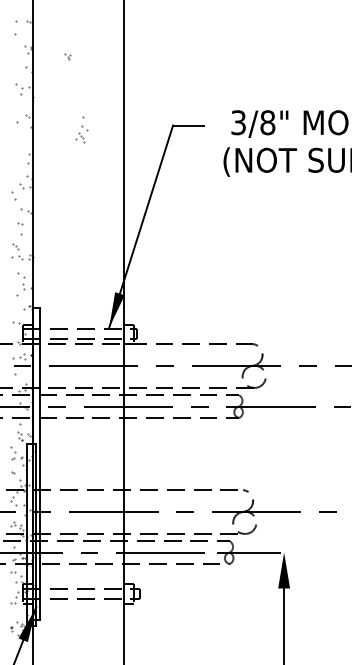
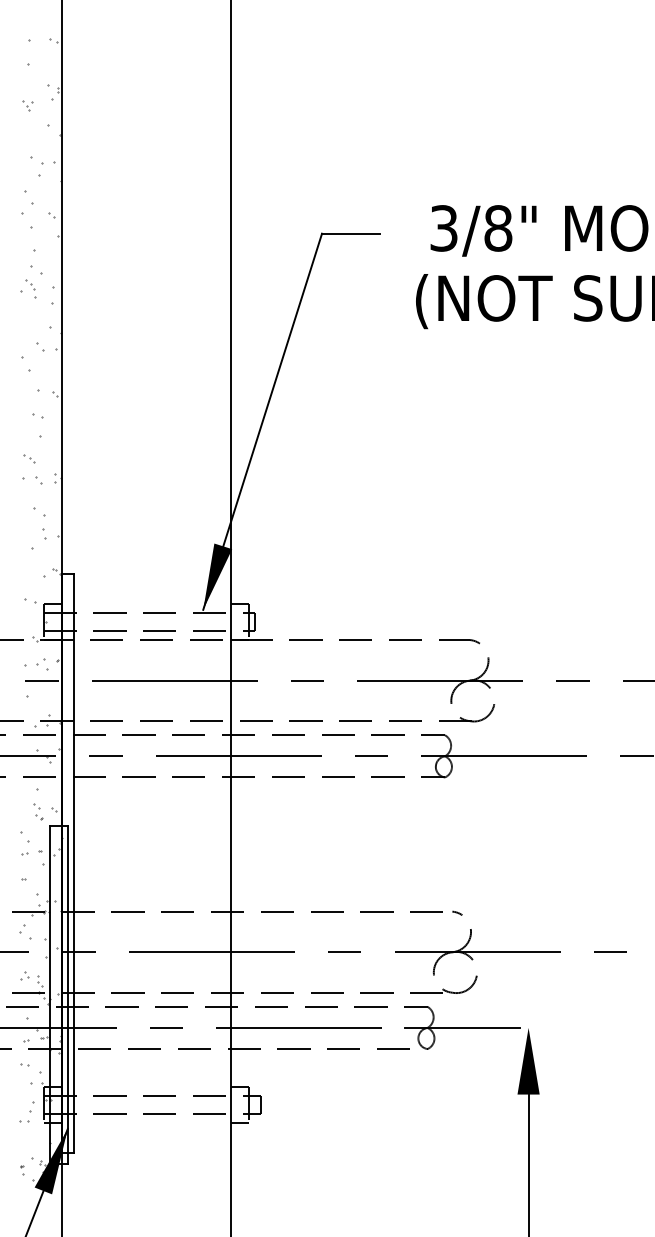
part: (67, 56) -> (27, 105), moved
part: (14, 108) -> (27, 201), added
part: (81, 129) -> (30, 272), moved

